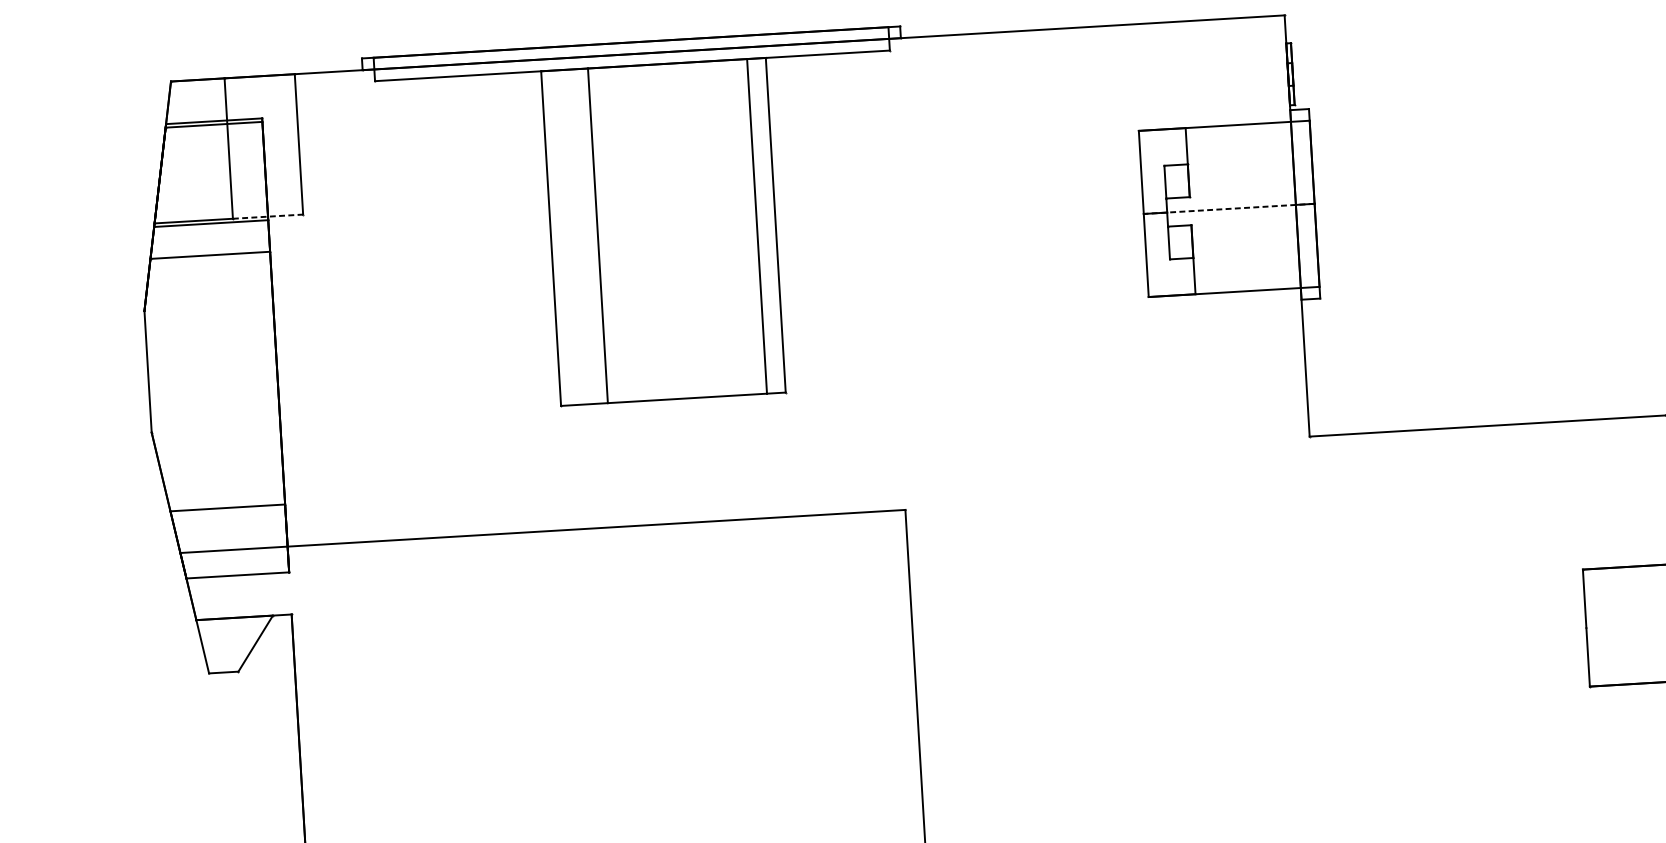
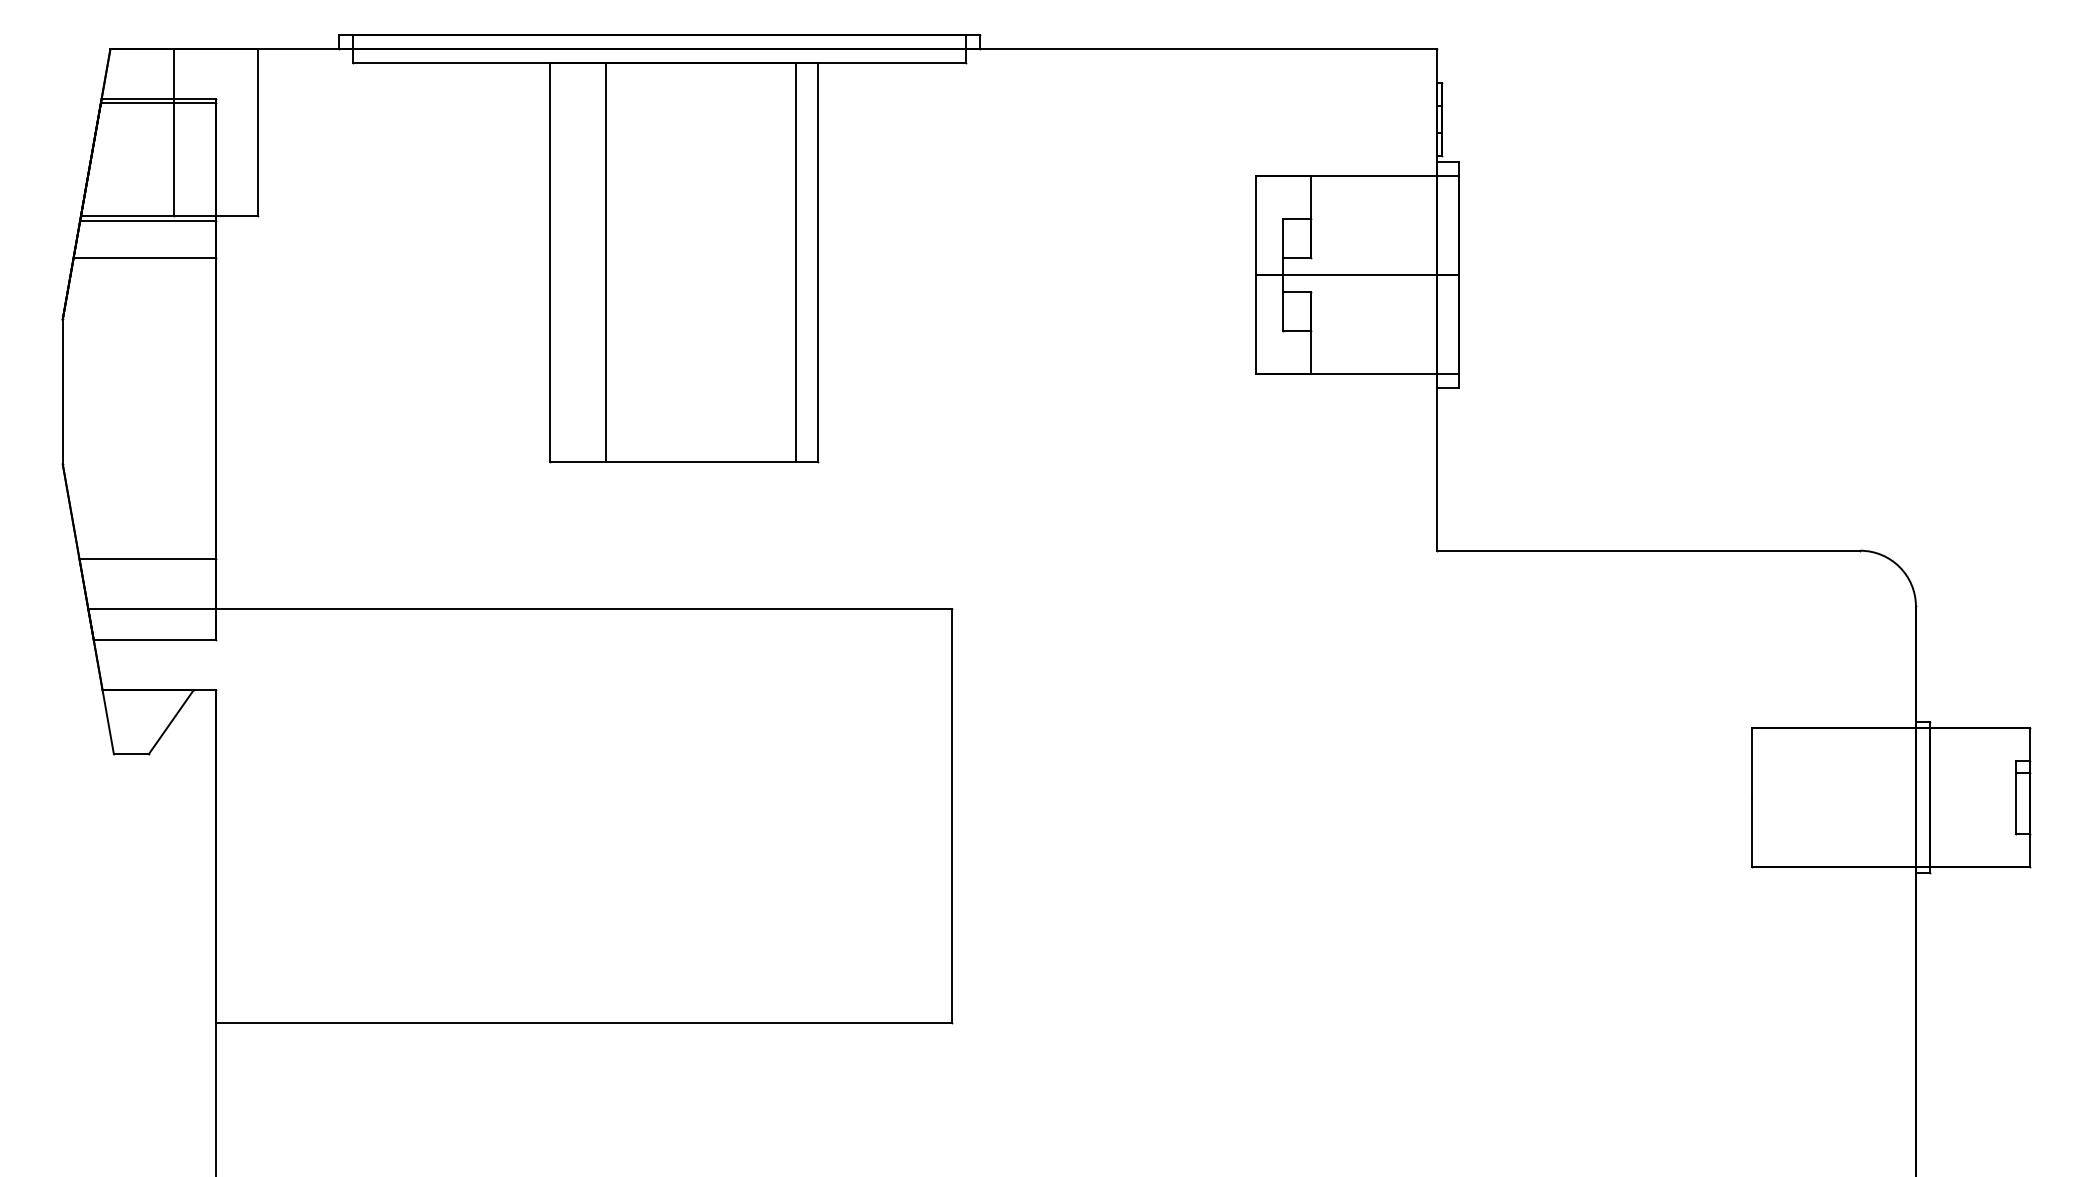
line: (1229, 208) -> (1357, 274), dashed -> solid
line: (268, 216) -> (216, 216), dashed -> solid

